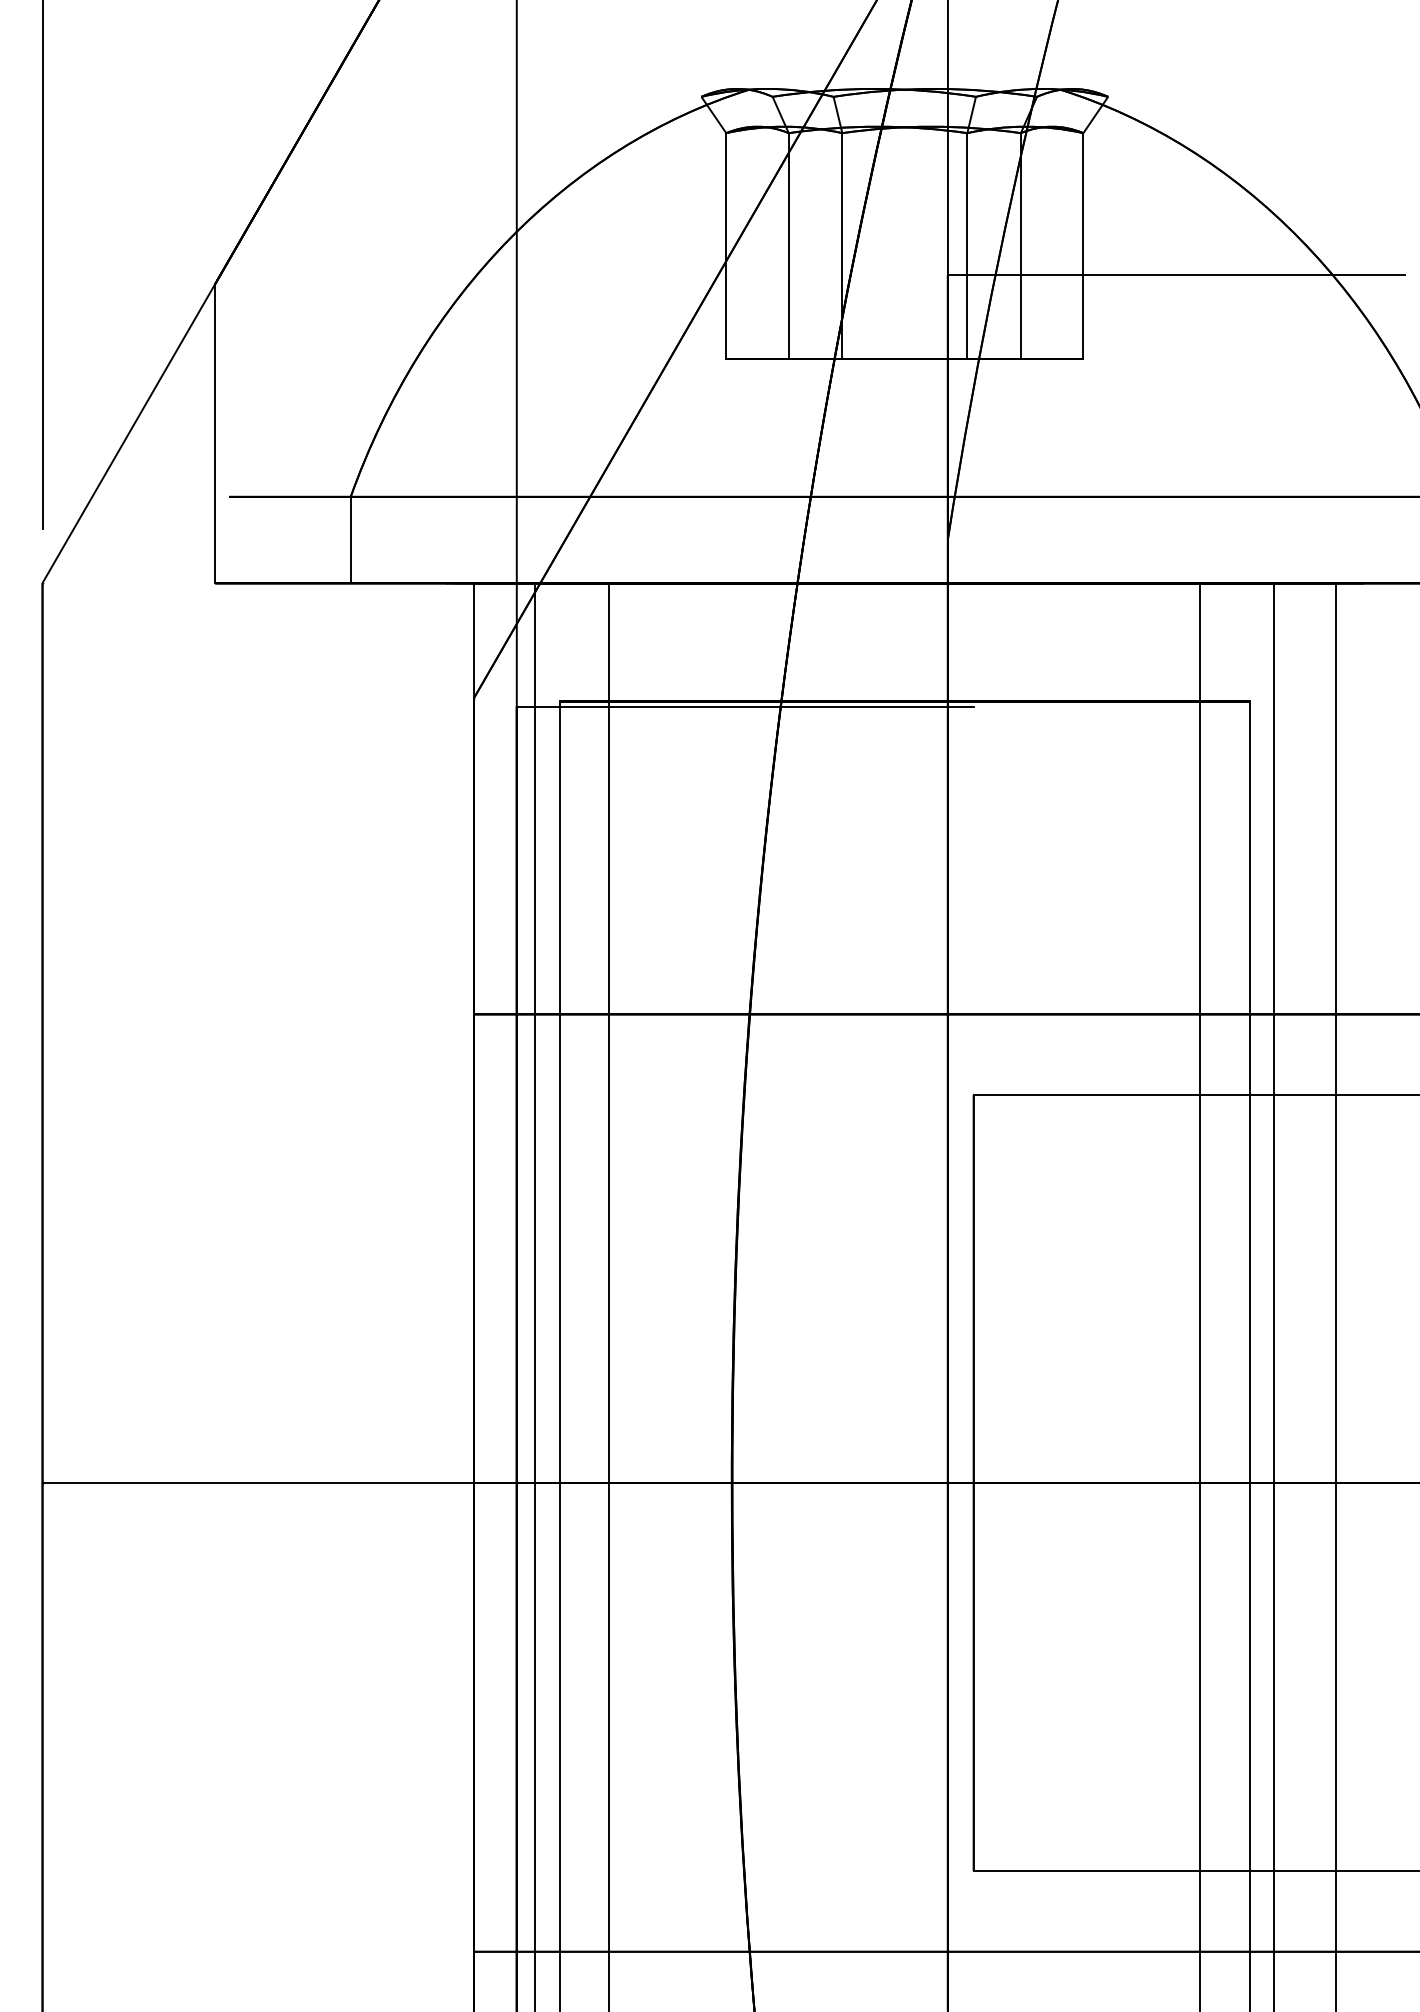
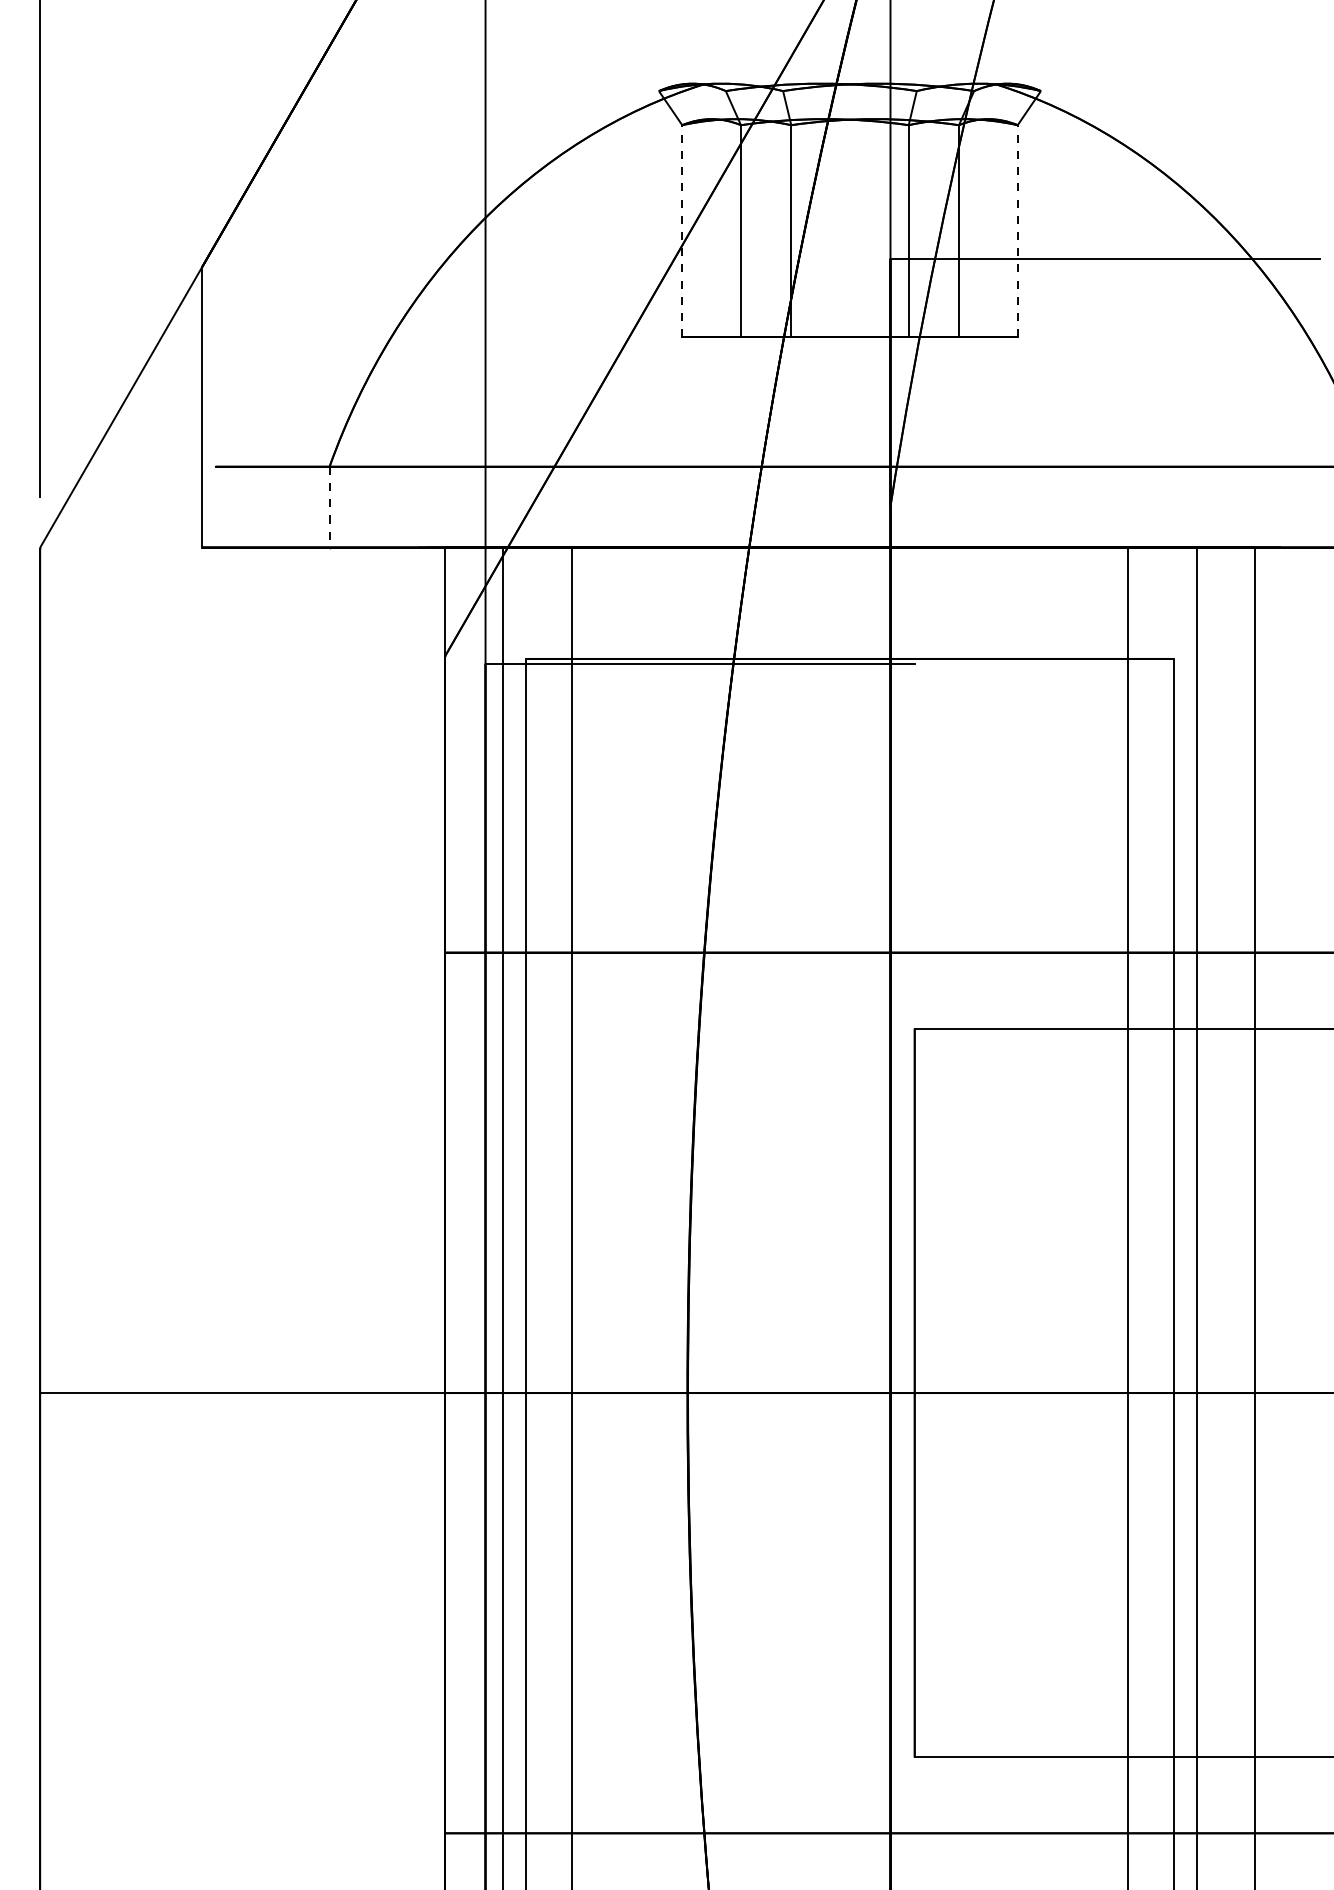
line: (726, 245) -> (682, 230), solid -> dashed
line: (1083, 245) -> (1017, 230), solid -> dashed
line: (350, 540) -> (329, 507), solid -> dashed

